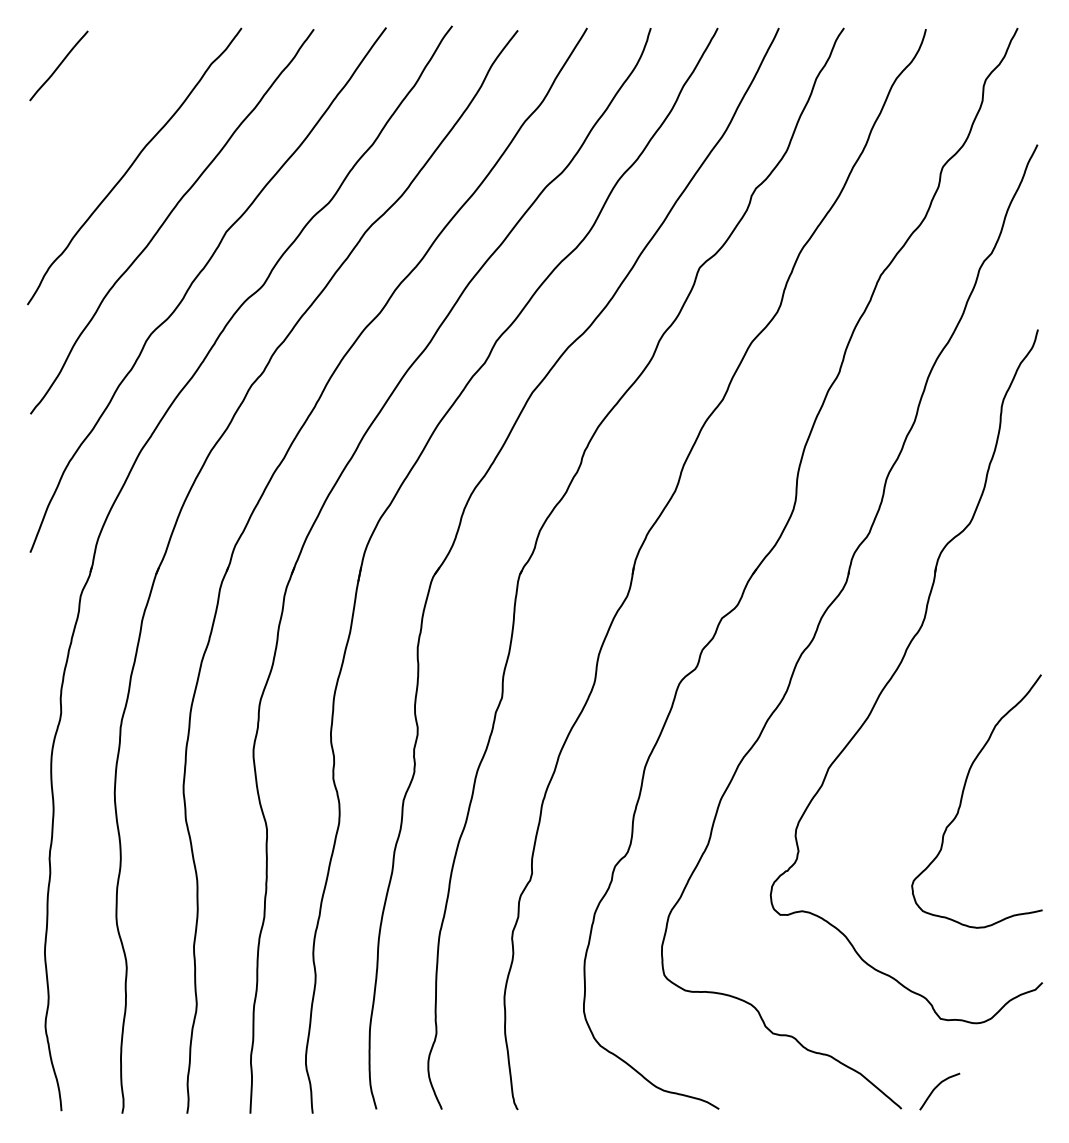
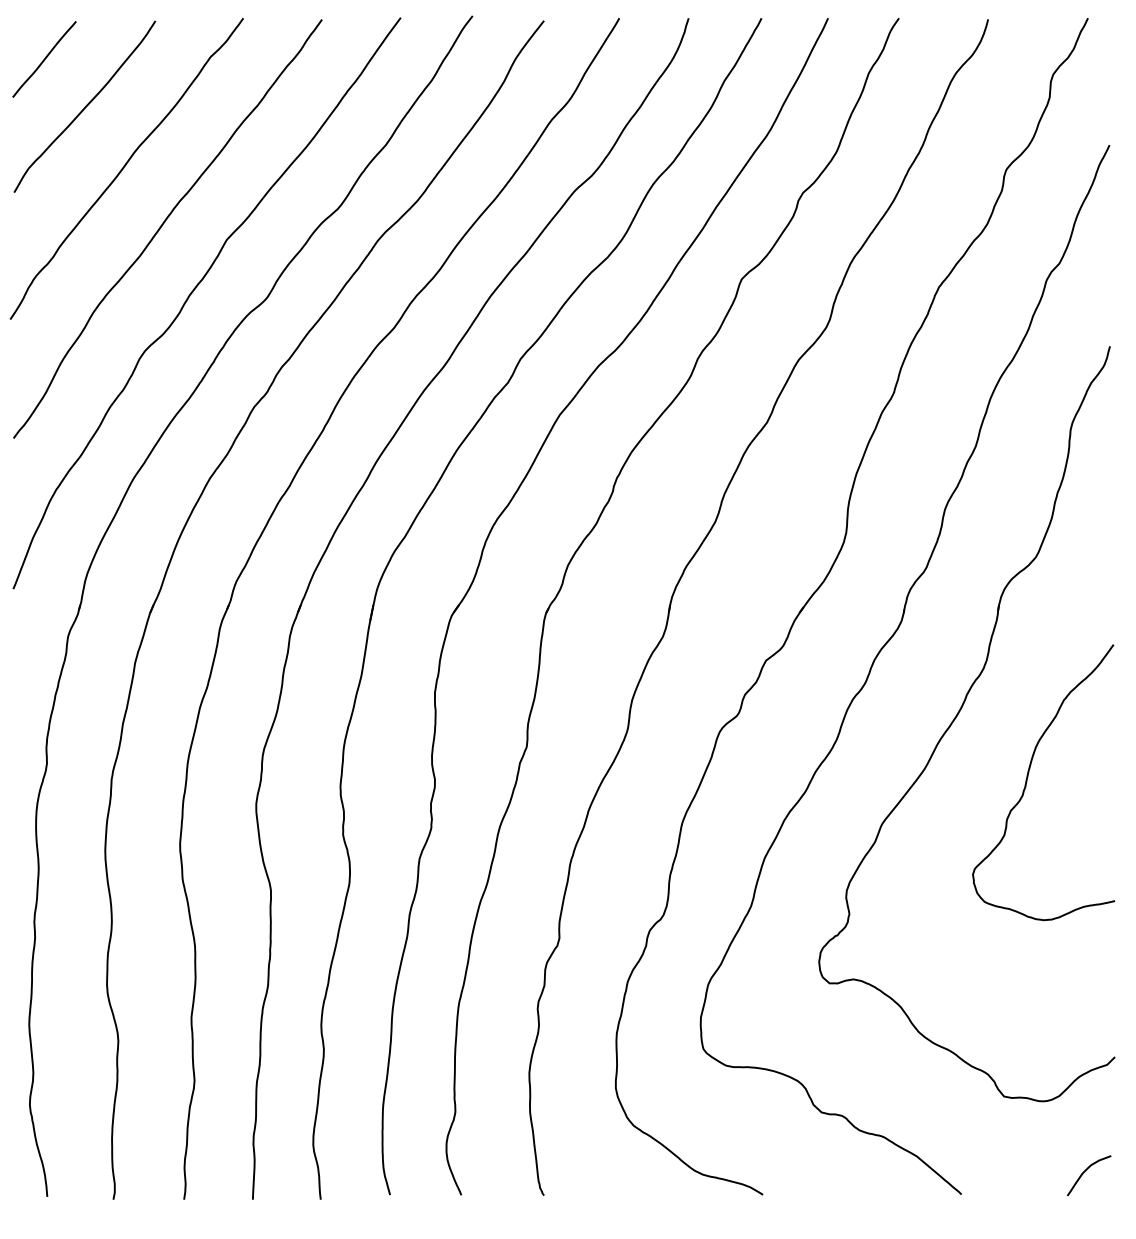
curve: (95, 109) -> (84, 106), added
curve: (962, 799) -> (1027, 780), moved
curve: (936, 1088) -> (1085, 1172), moved

